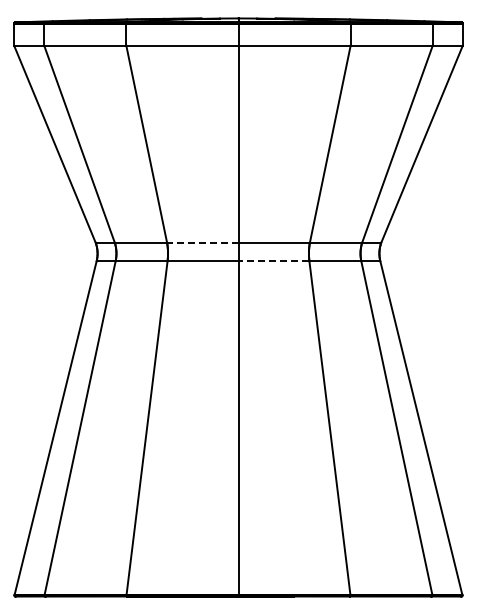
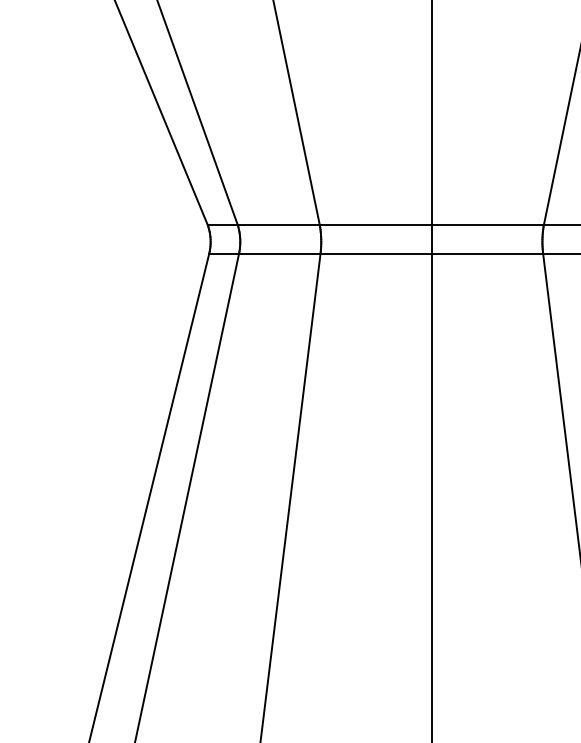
line: (202, 242) -> (375, 224), dashed -> solid
line: (273, 261) -> (486, 254), dashed -> solid

